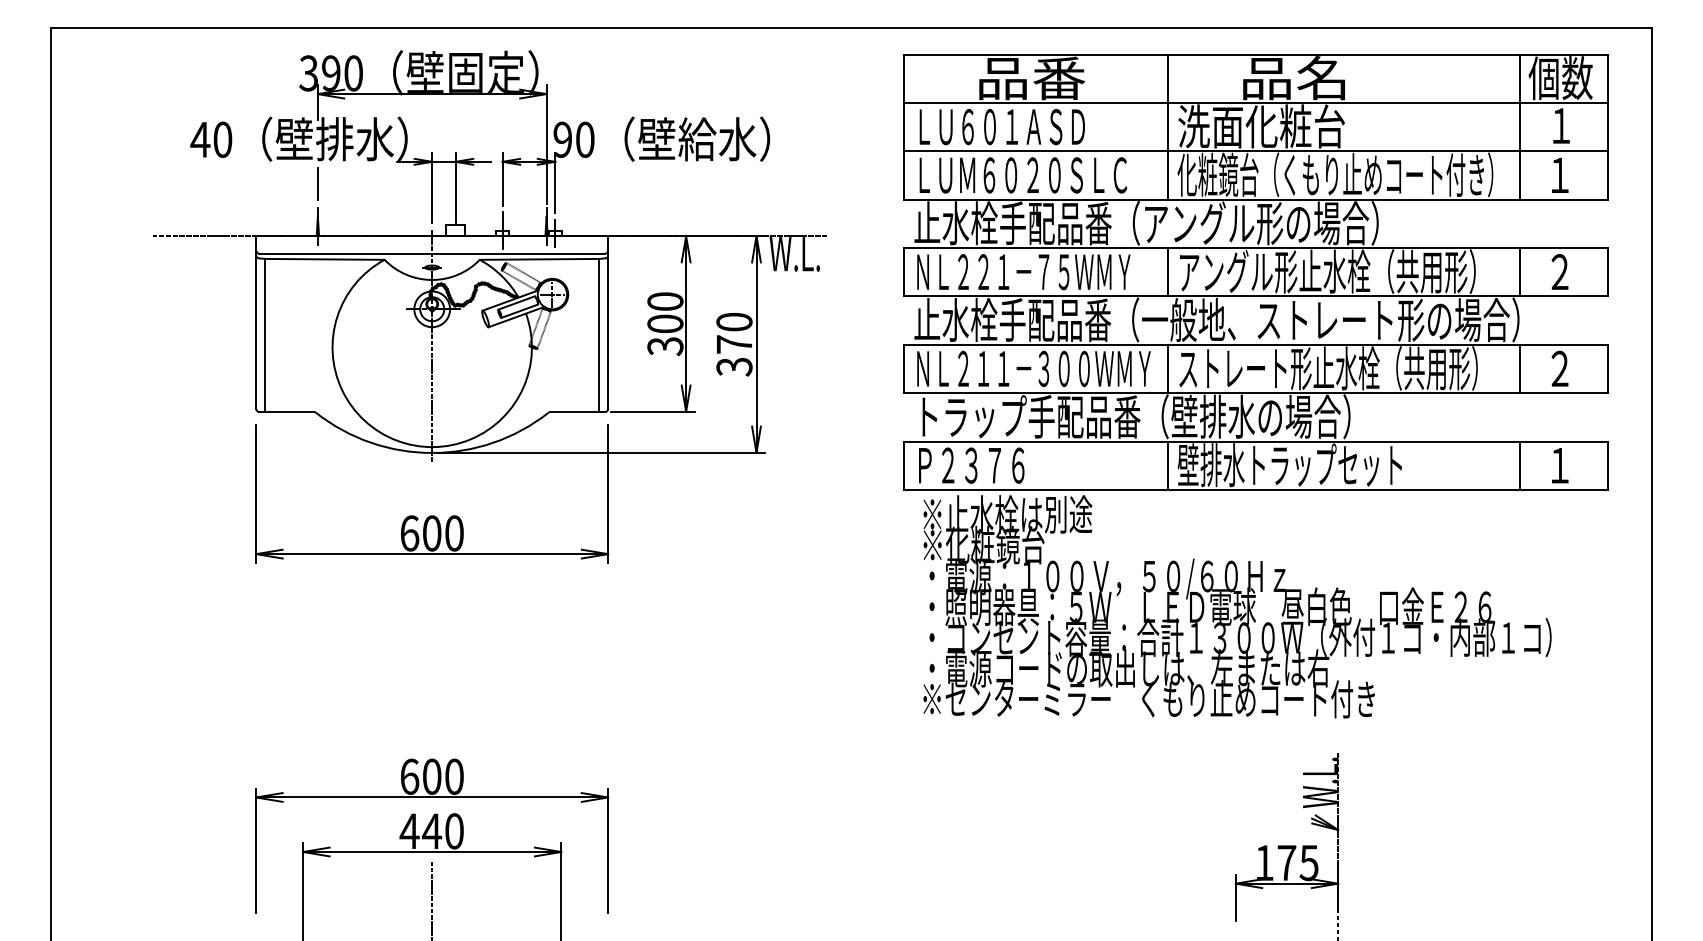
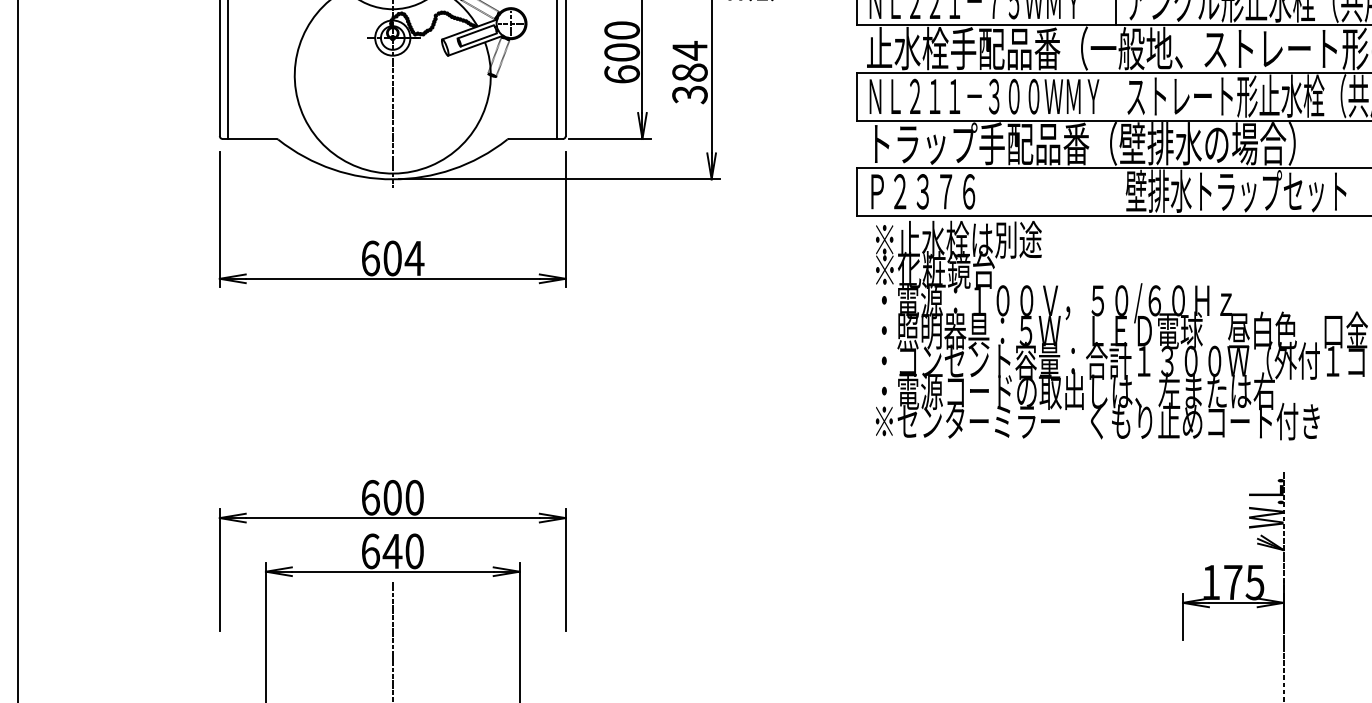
text: (734, 332) -> (690, 60), 370 -> 384
text: (665, 346) -> (622, 74), 300 -> 600
line: (1168, 368) -> (1116, 96), removed
line: (1168, 465) -> (1116, 191), removed
text: (454, 533) -> (414, 258), 600 -> 604
text: (409, 831) -> (370, 551), 440 -> 640

